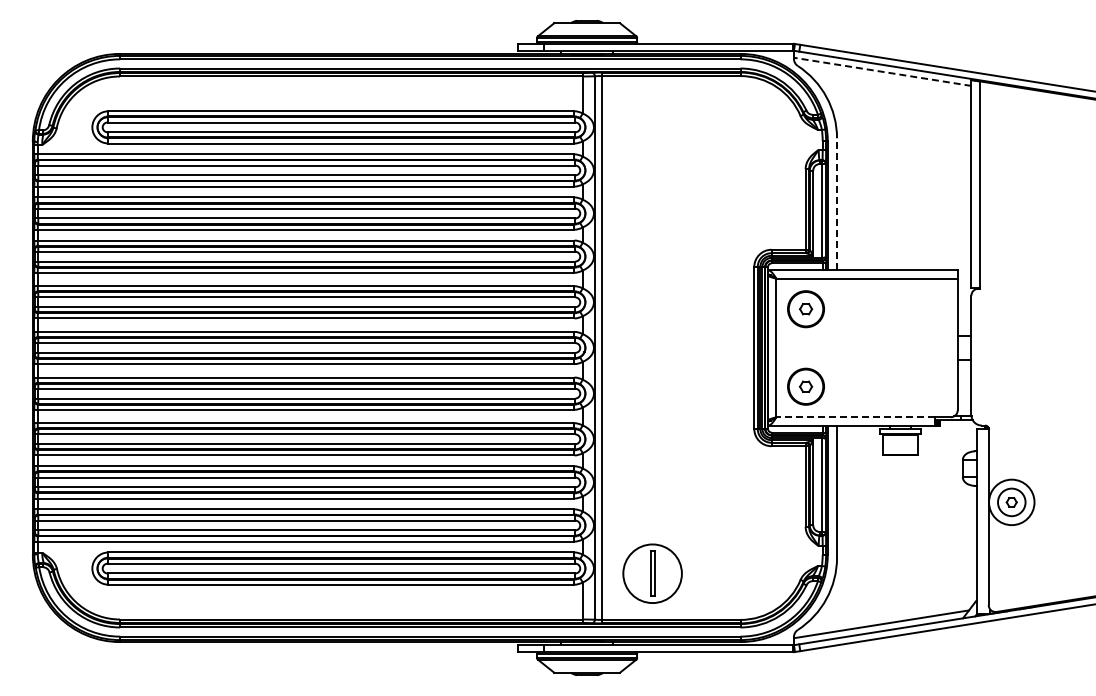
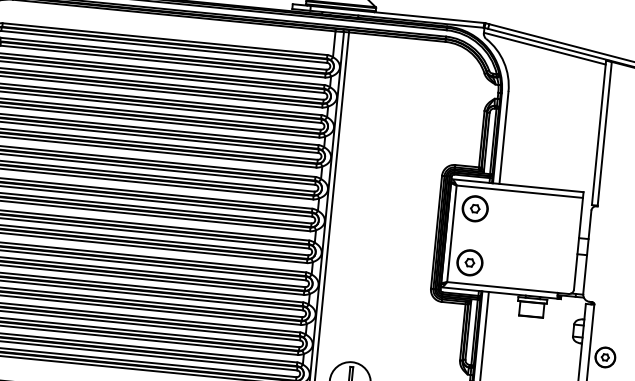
line: (882, 71) -> (544, 48), dashed -> solid
line: (837, 203) -> (504, 137), dashed -> solid
line: (855, 417) -> (502, 287), dashed -> solid
circle: (1011, 502) -> (605, 357), size x0.62

